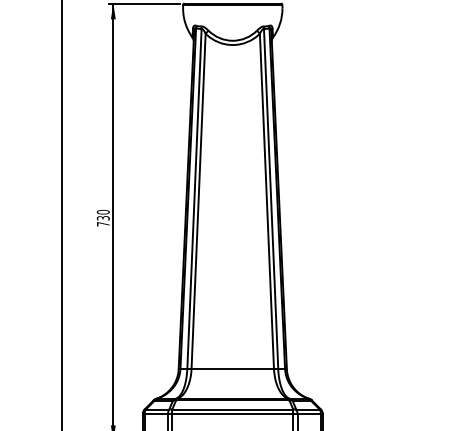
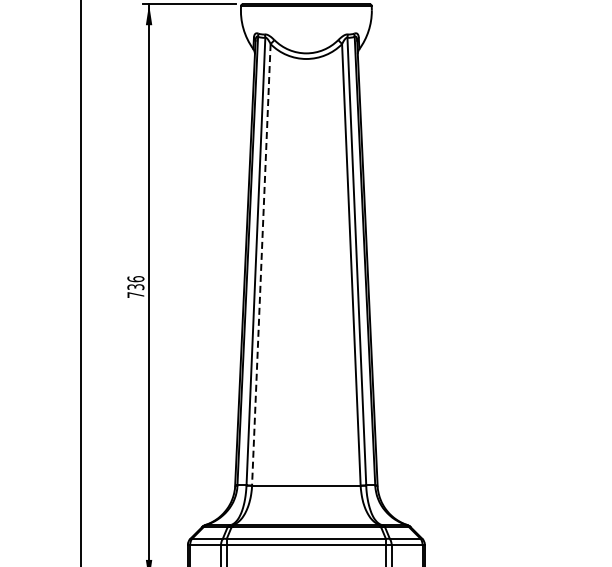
line: (198, 201) -> (261, 264), solid -> dashed
text: (103, 212) -> (135, 279), 730 -> 736

